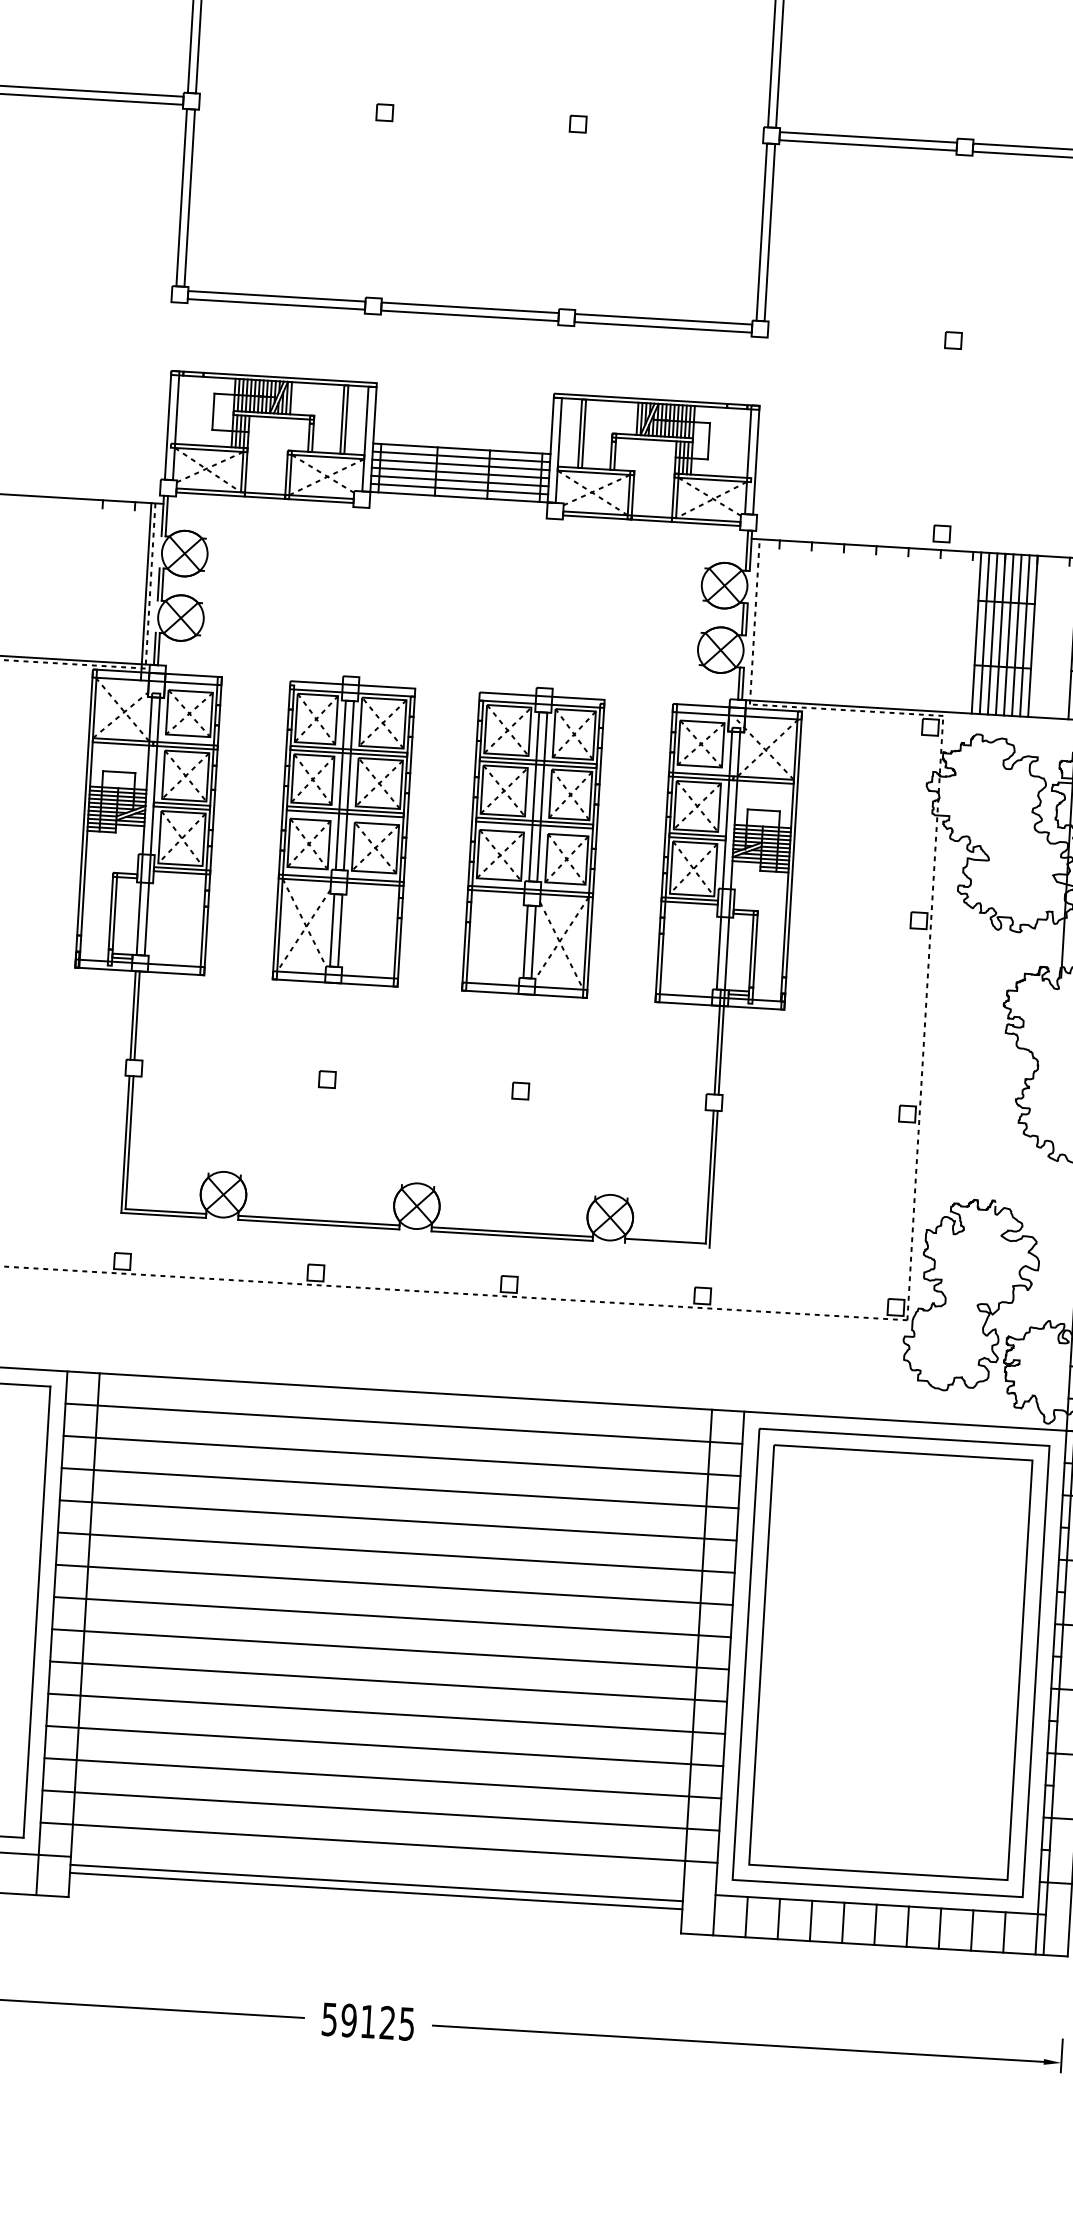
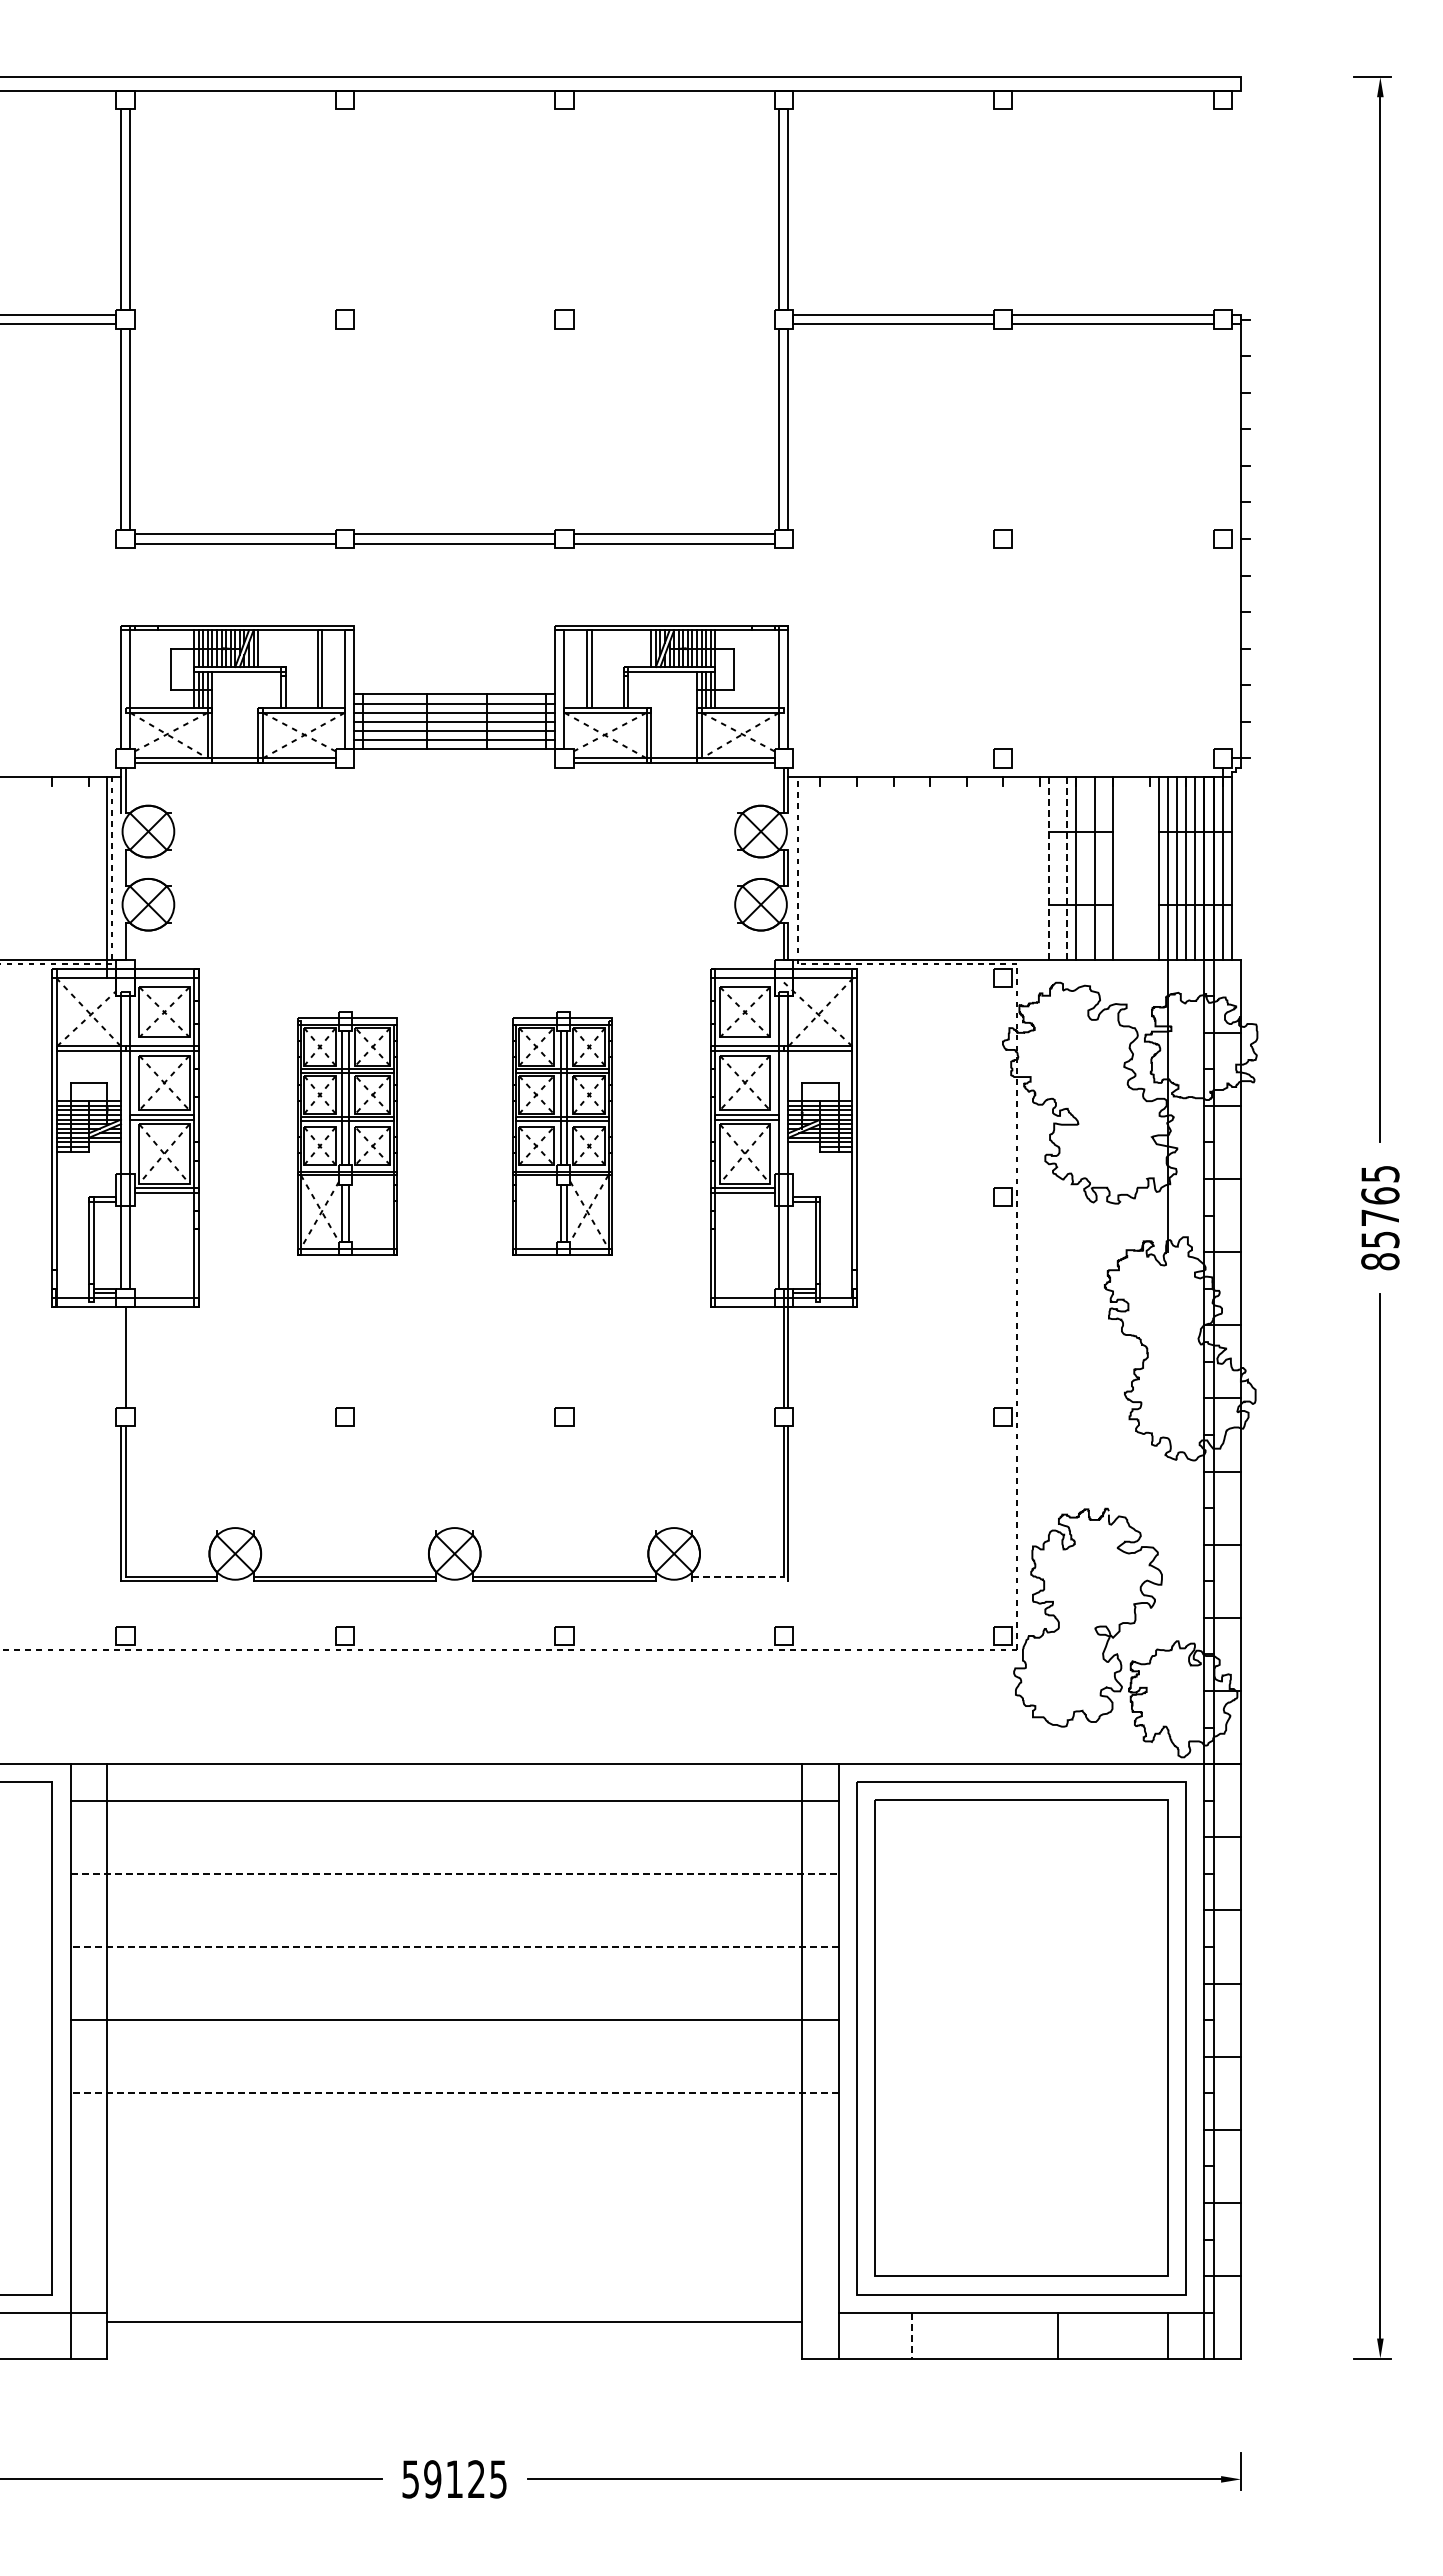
line: (159, 583) -> (121, 867), removed
line: (976, 632) -> (1049, 867), solid -> dashed
line: (984, 632) -> (1058, 867), removed
line: (992, 633) -> (1067, 867), solid -> dashed
line: (1008, 634) -> (1085, 867), removed
line: (1024, 635) -> (1103, 867), removed
line: (155, 649) -> (121, 941), removed
part: (343, 830) -> (346, 1133), size x0.7
part: (532, 841) -> (561, 1133), size x0.7
line: (133, 1015) -> (121, 1357), removed
line: (665, 1240) -> (738, 1576), solid -> dashed
line: (401, 1456) -> (454, 1837), removed
line: (400, 1487) -> (455, 1873), solid -> dashed
line: (398, 1520) -> (454, 1910), removed
line: (396, 1553) -> (454, 1947), solid -> dashed
line: (394, 1584) -> (454, 1983), removed
line: (390, 1649) -> (454, 2056), removed
line: (388, 1681) -> (454, 2093), solid -> dashed
line: (386, 1713) -> (454, 2129), removed
line: (384, 1746) -> (454, 2166), removed
line: (382, 1778) -> (454, 2203), removed
line: (380, 1810) -> (454, 2239), removed
line: (378, 1842) -> (454, 2276), removed
line: (375, 1891) -> (454, 2331), removed
line: (746, 1917) -> (875, 2335), removed
line: (778, 1918) -> (911, 2335), solid -> dashed
line: (811, 1920) -> (948, 2335), removed
line: (843, 1922) -> (985, 2335), removed
line: (875, 1924) -> (1021, 2335), removed
line: (939, 1928) -> (1094, 2335), removed
line: (972, 1930) -> (1131, 2335), removed

